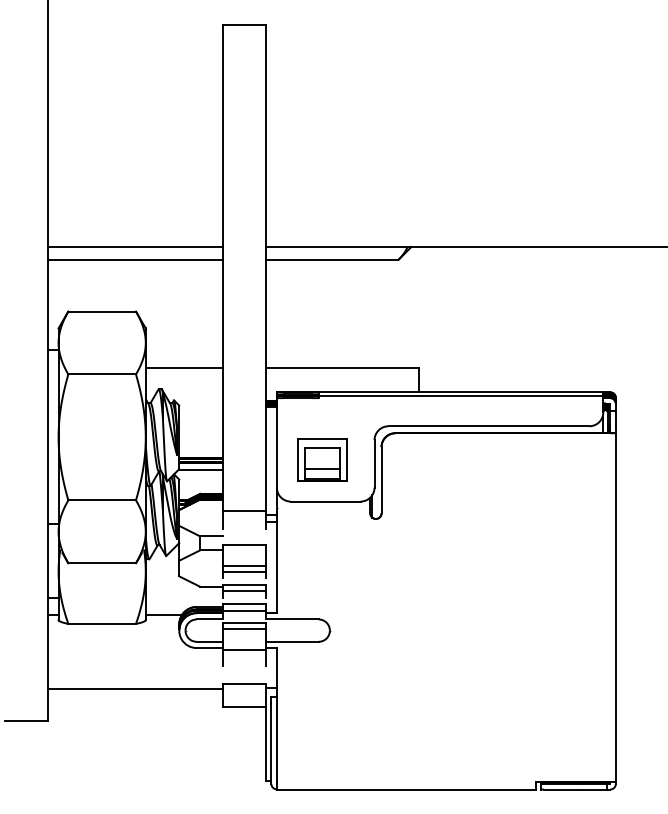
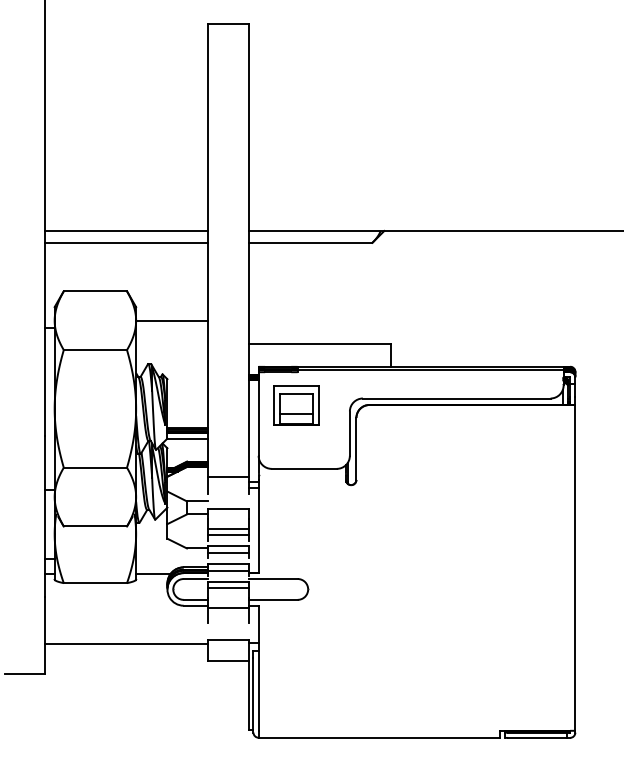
line: (183, 367) -> (171, 321), moved
part: (322, 459) -> (296, 405), moved

